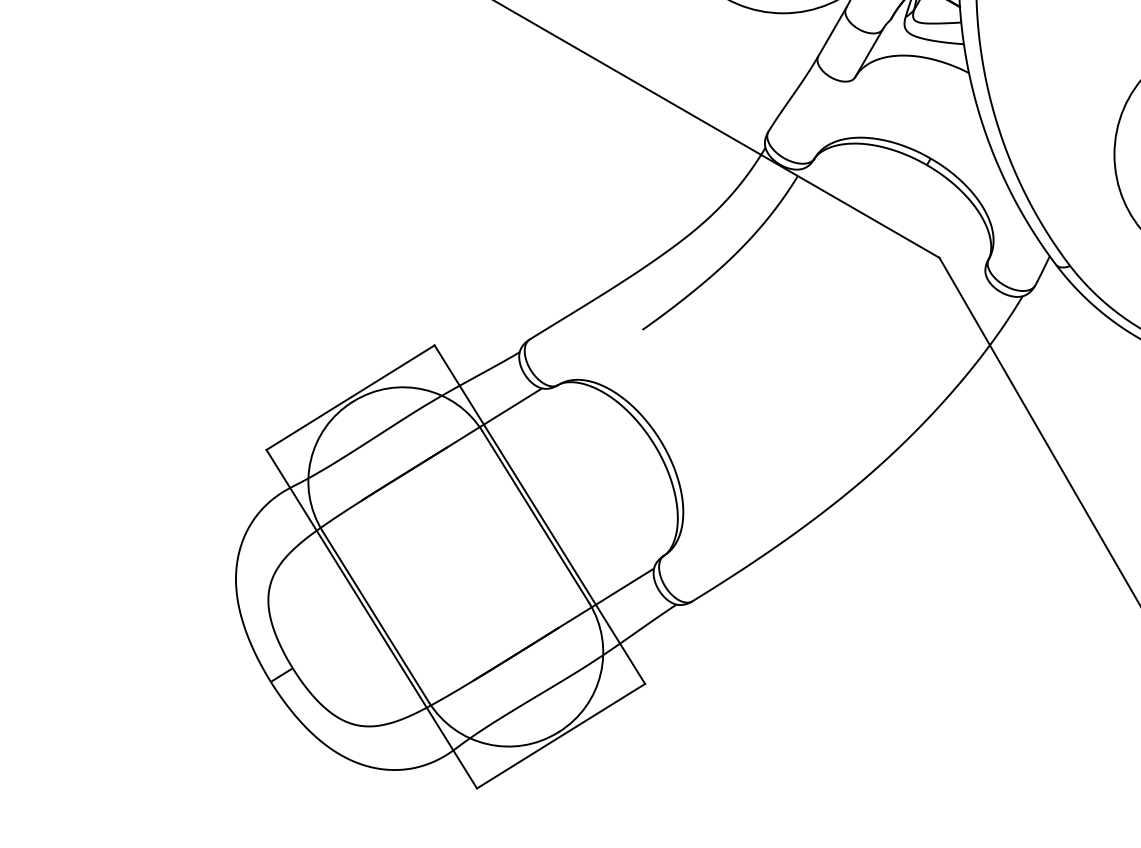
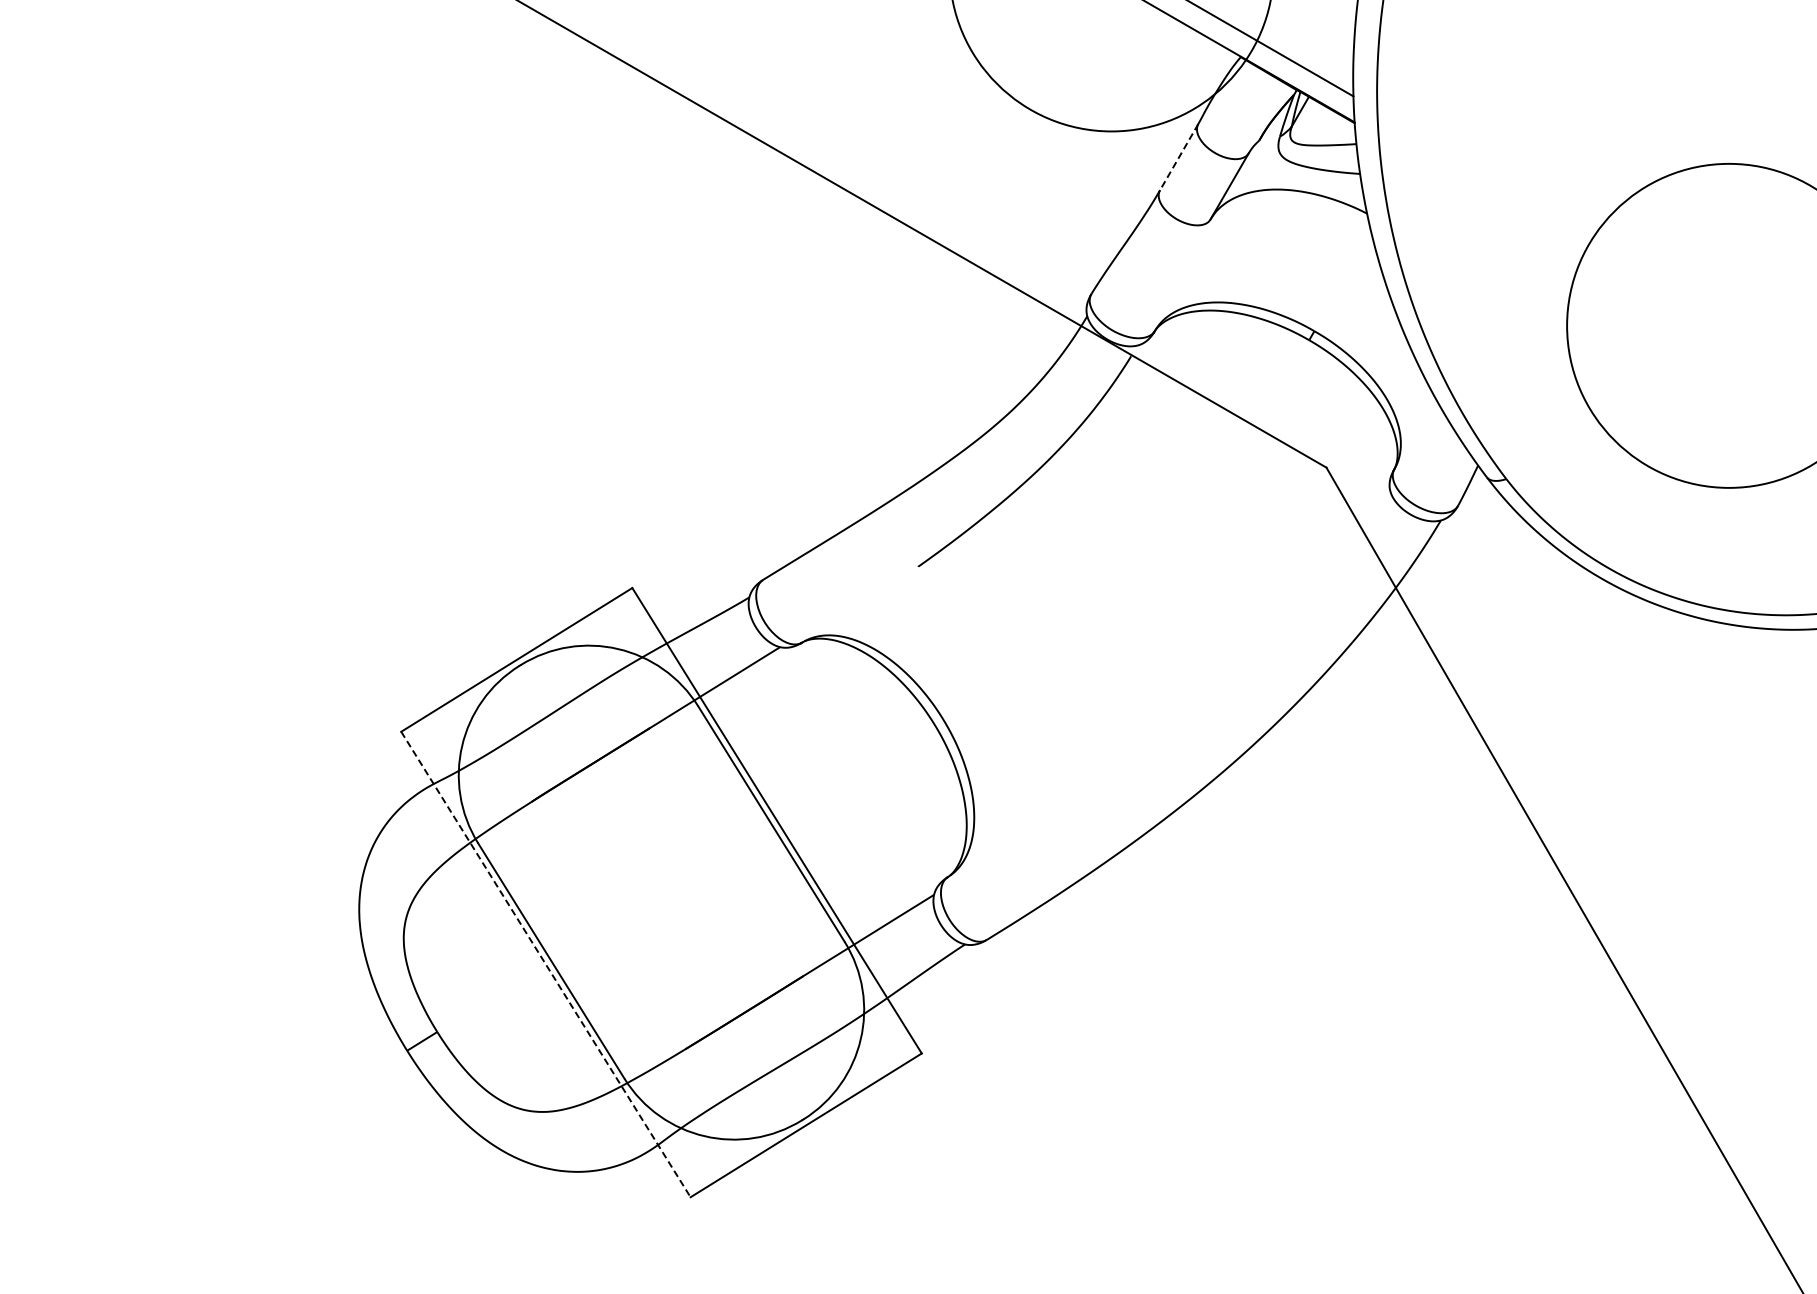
line: (831, 32) -> (1178, 157), solid -> dashed
line: (372, 619) -> (546, 964), solid -> dashed

